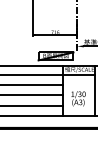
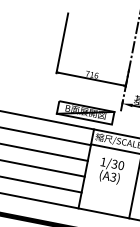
text: (78, 98) -> (111, 170), moved

